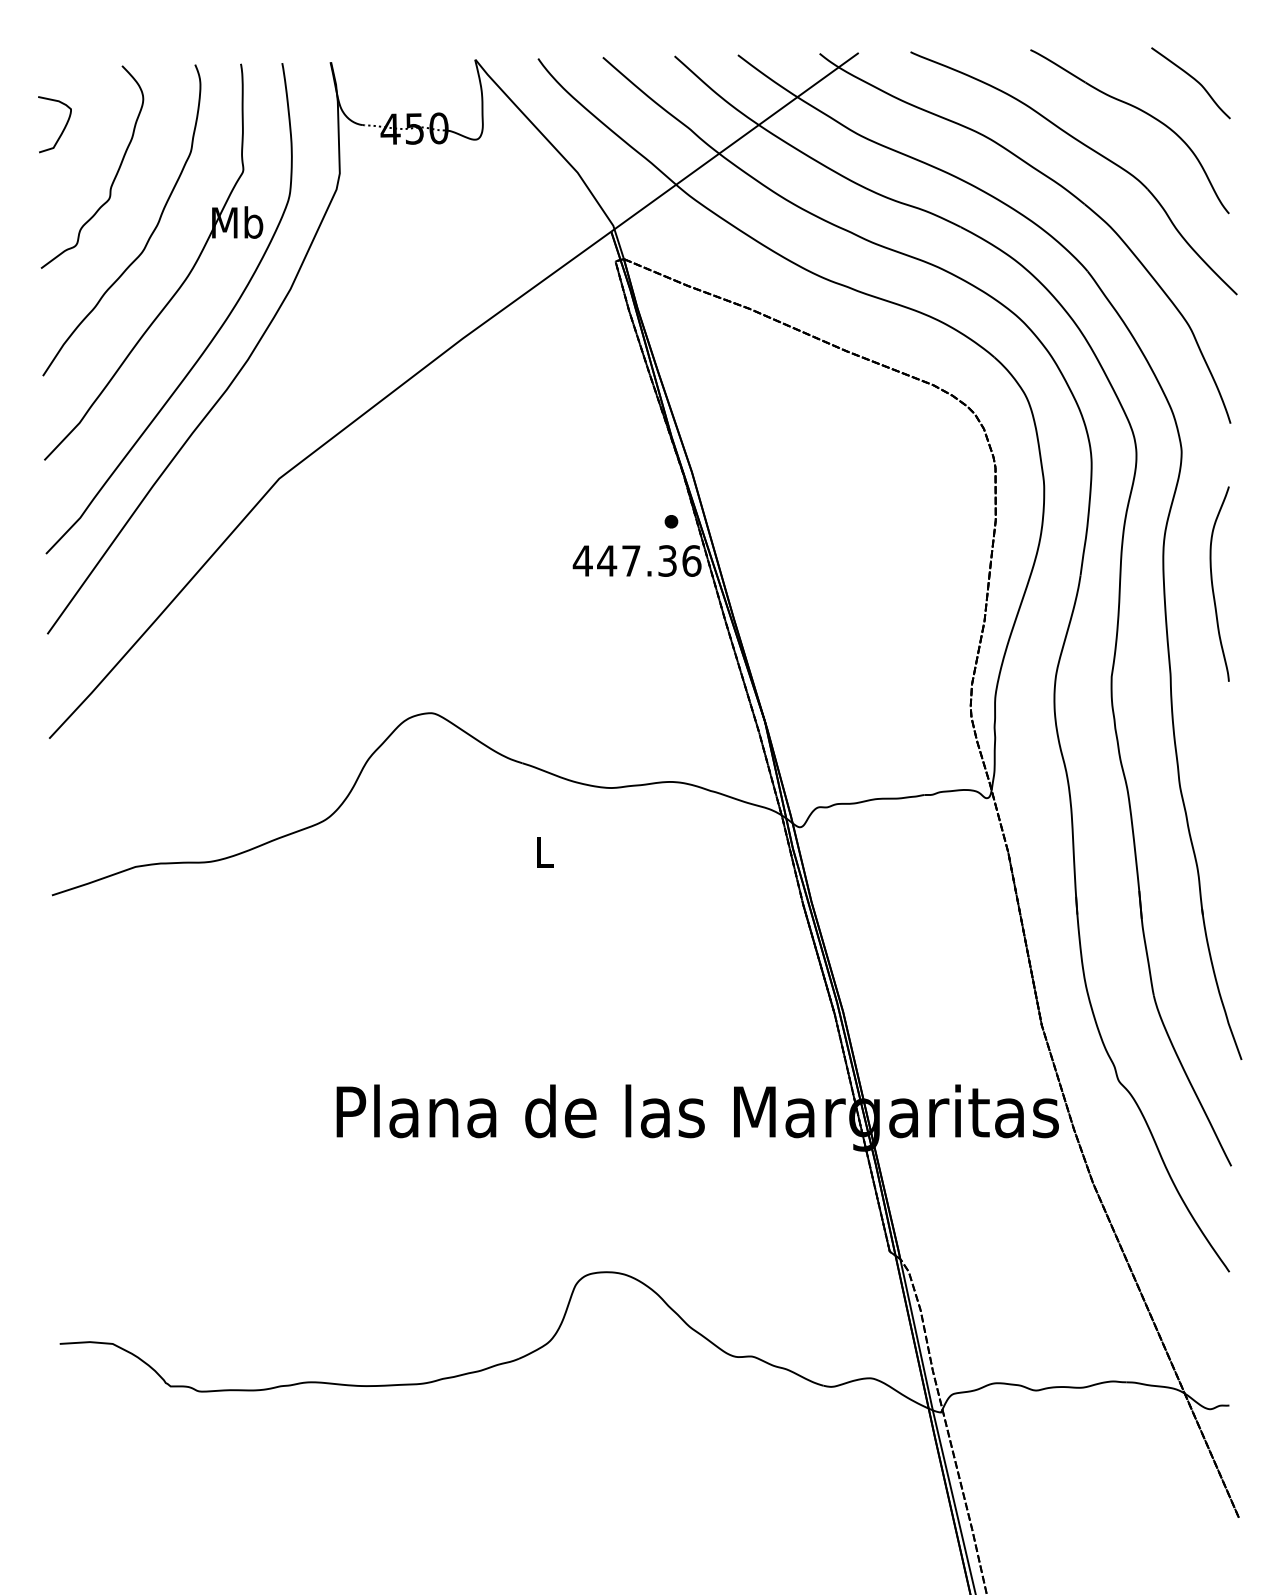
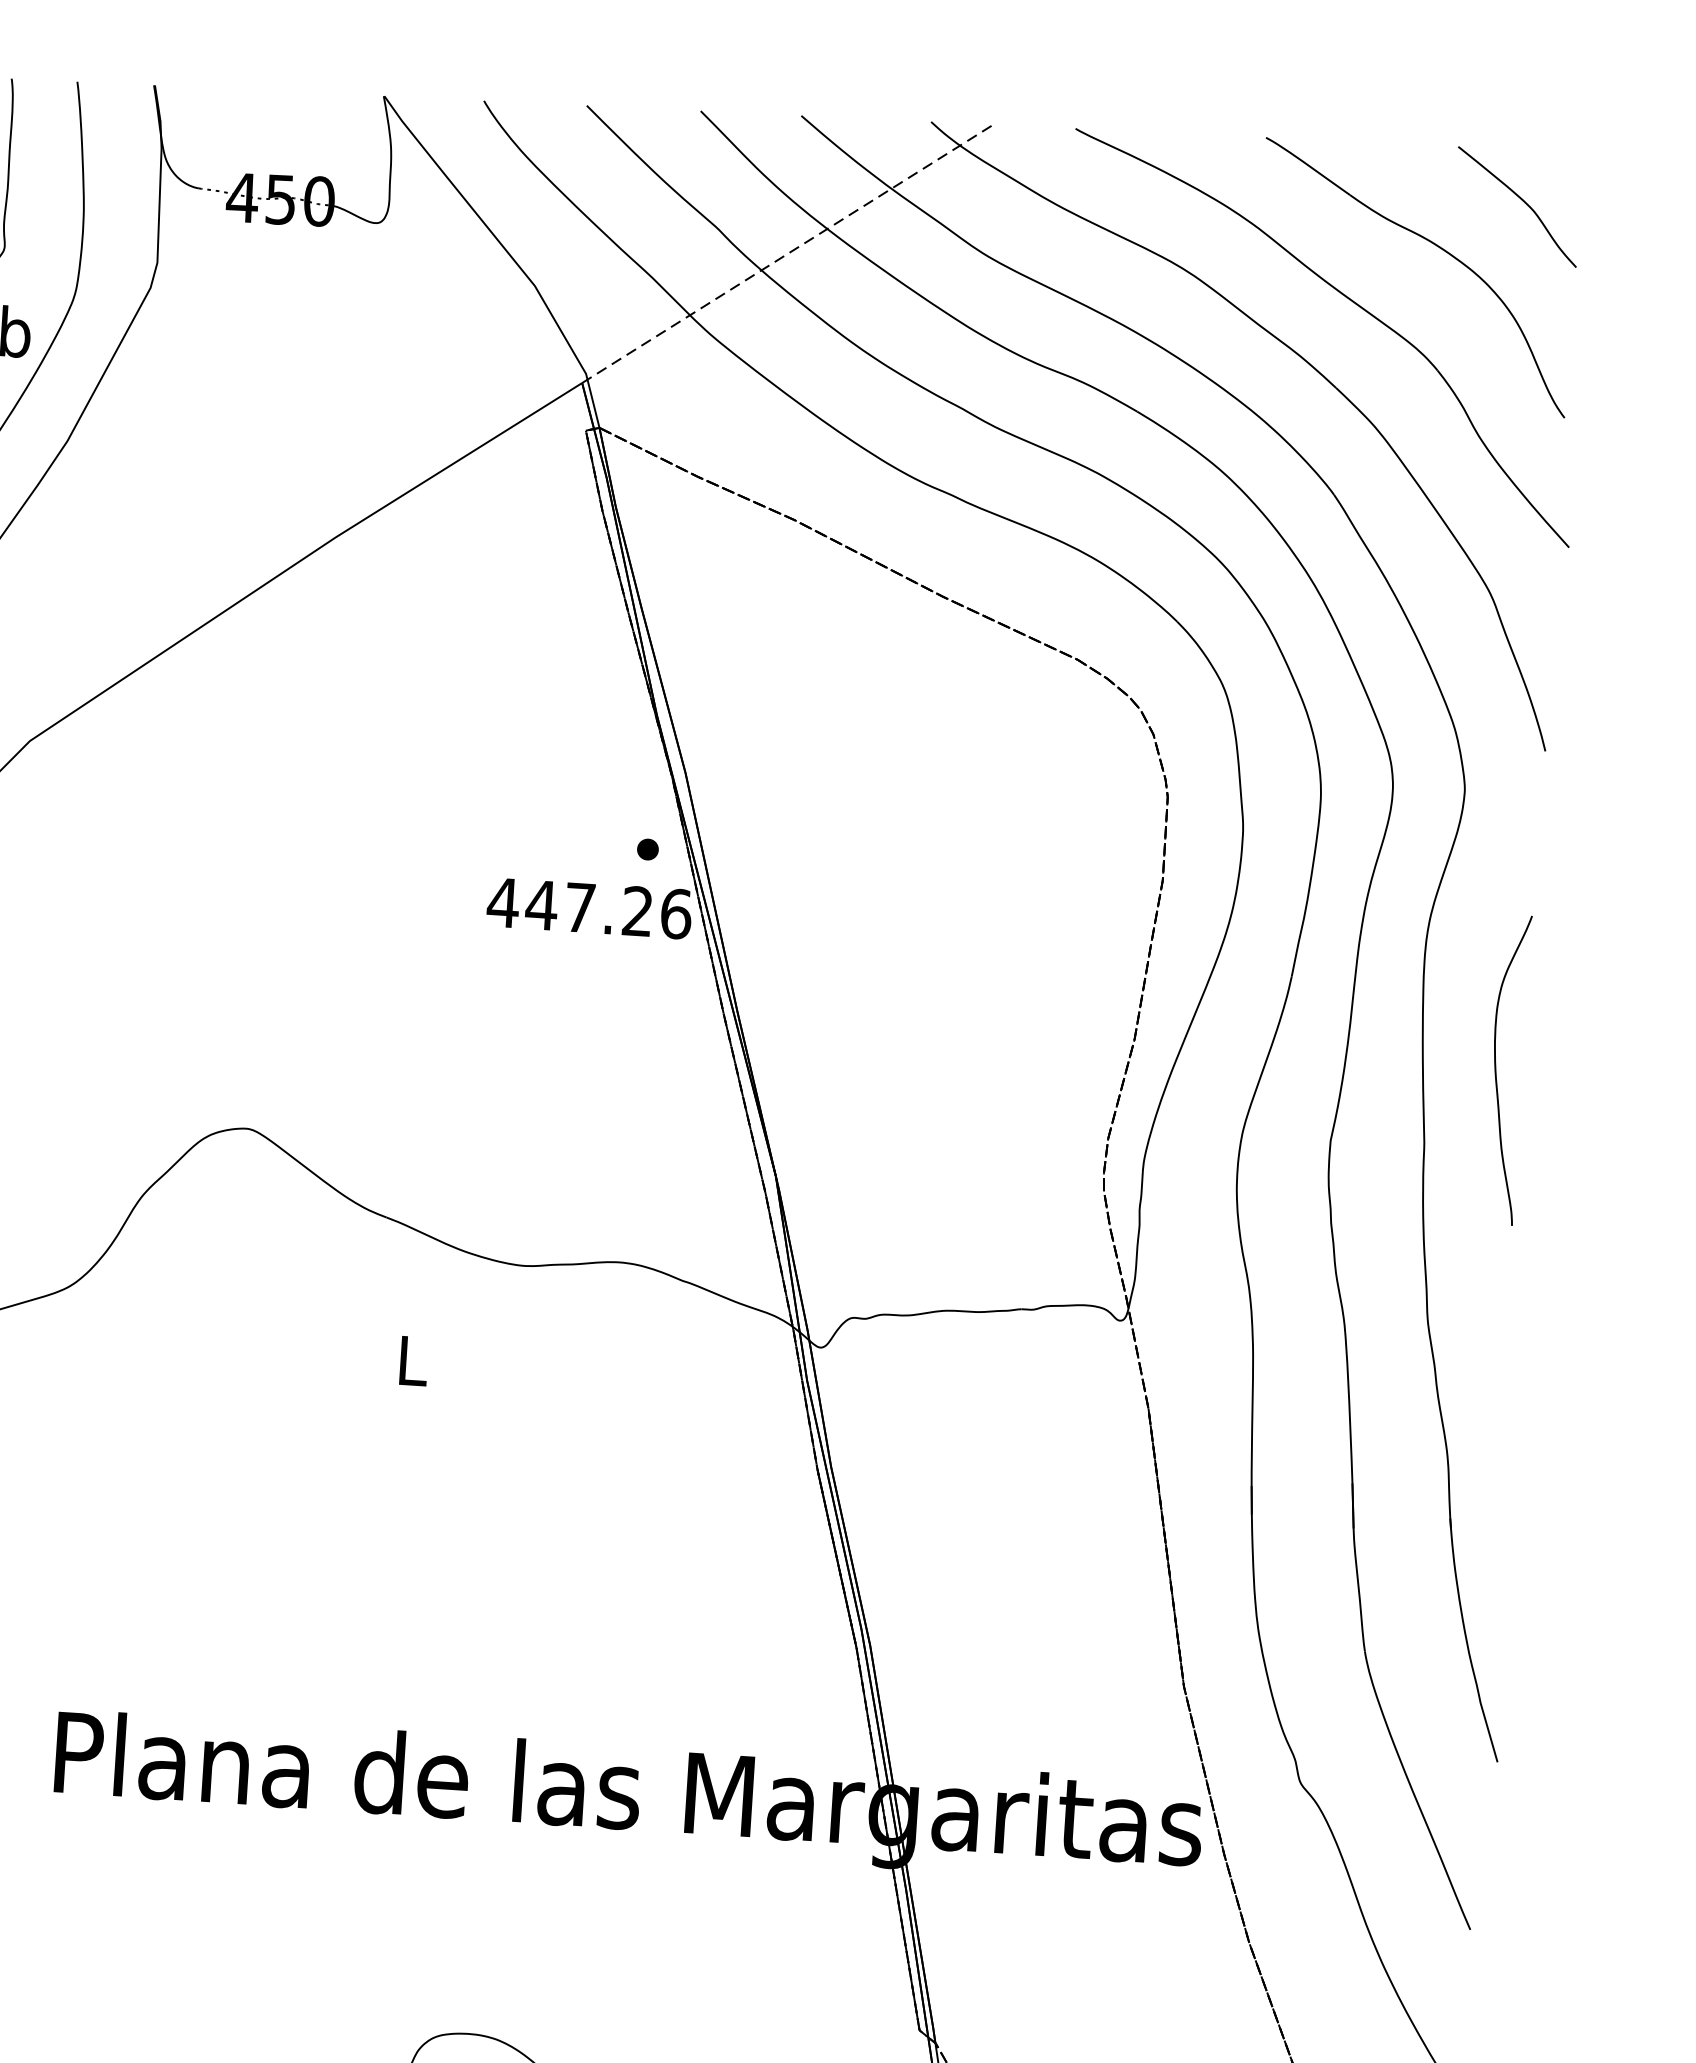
line: (734, 142) -> (786, 254), solid -> dashed
text: (667, 560) -> (637, 910), 447.36 -> 447.26
curve: (1213, 584) -> (1497, 1069), moved

